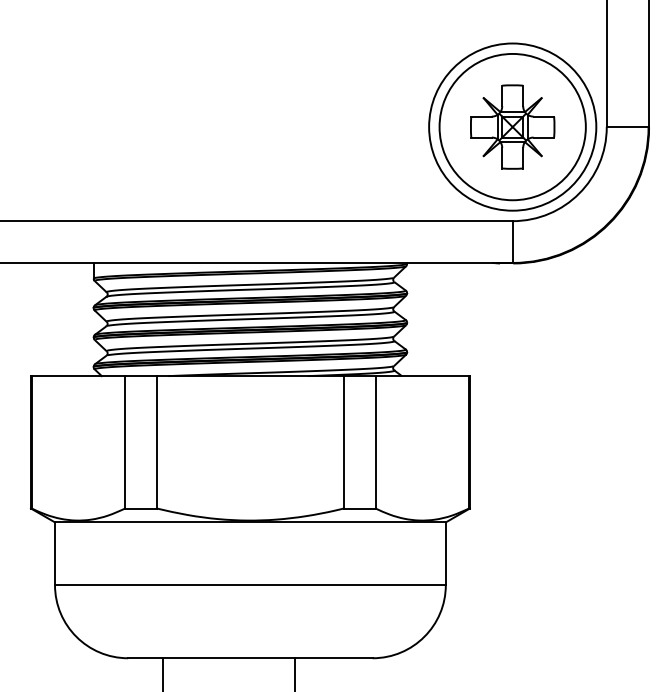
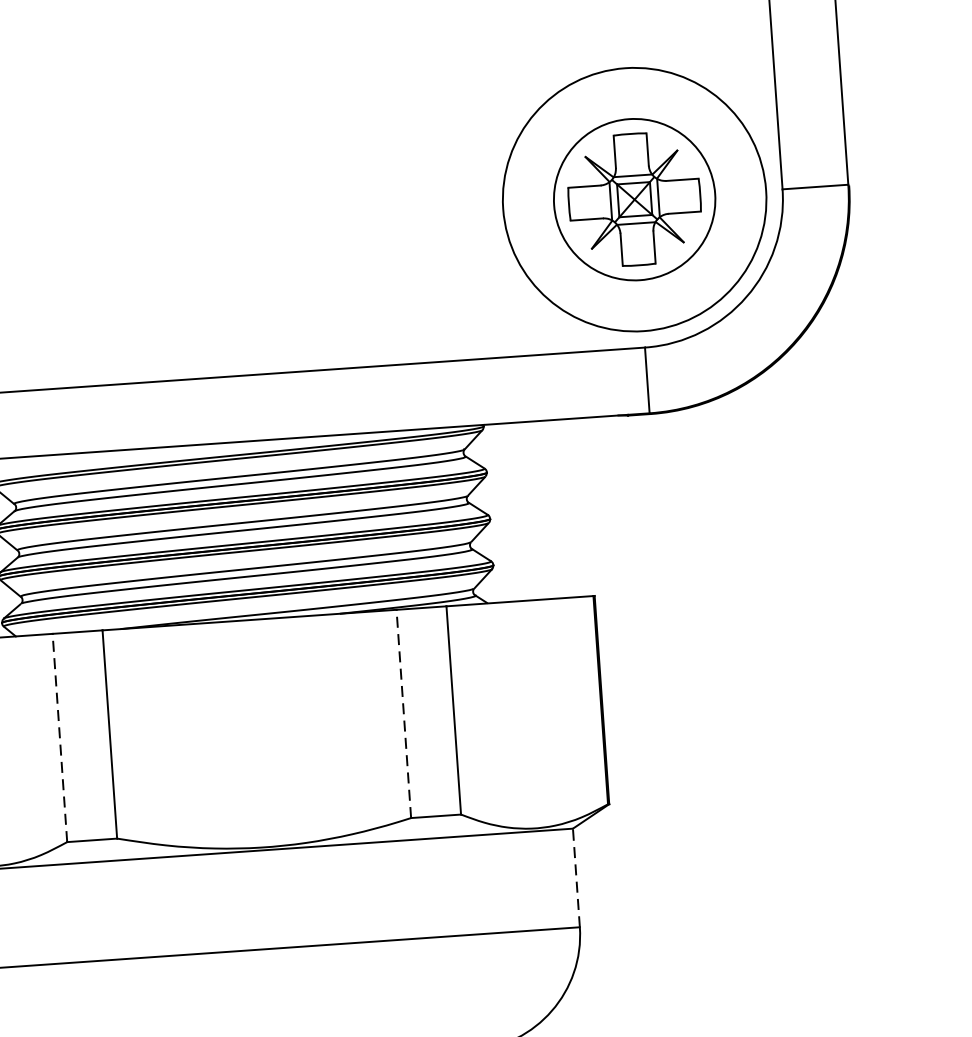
circle: (512, 126) -> (634, 198), size x0.7
line: (125, 441) -> (60, 736), solid -> dashed
line: (343, 441) -> (403, 712), solid -> dashed
line: (445, 553) -> (575, 877), solid -> dashed

